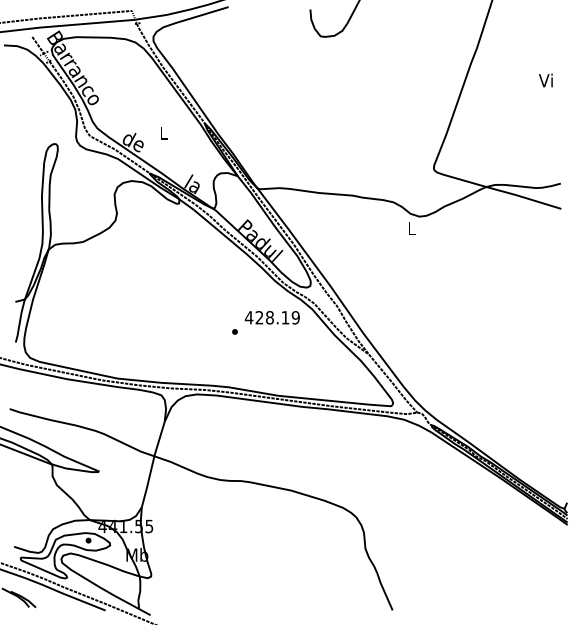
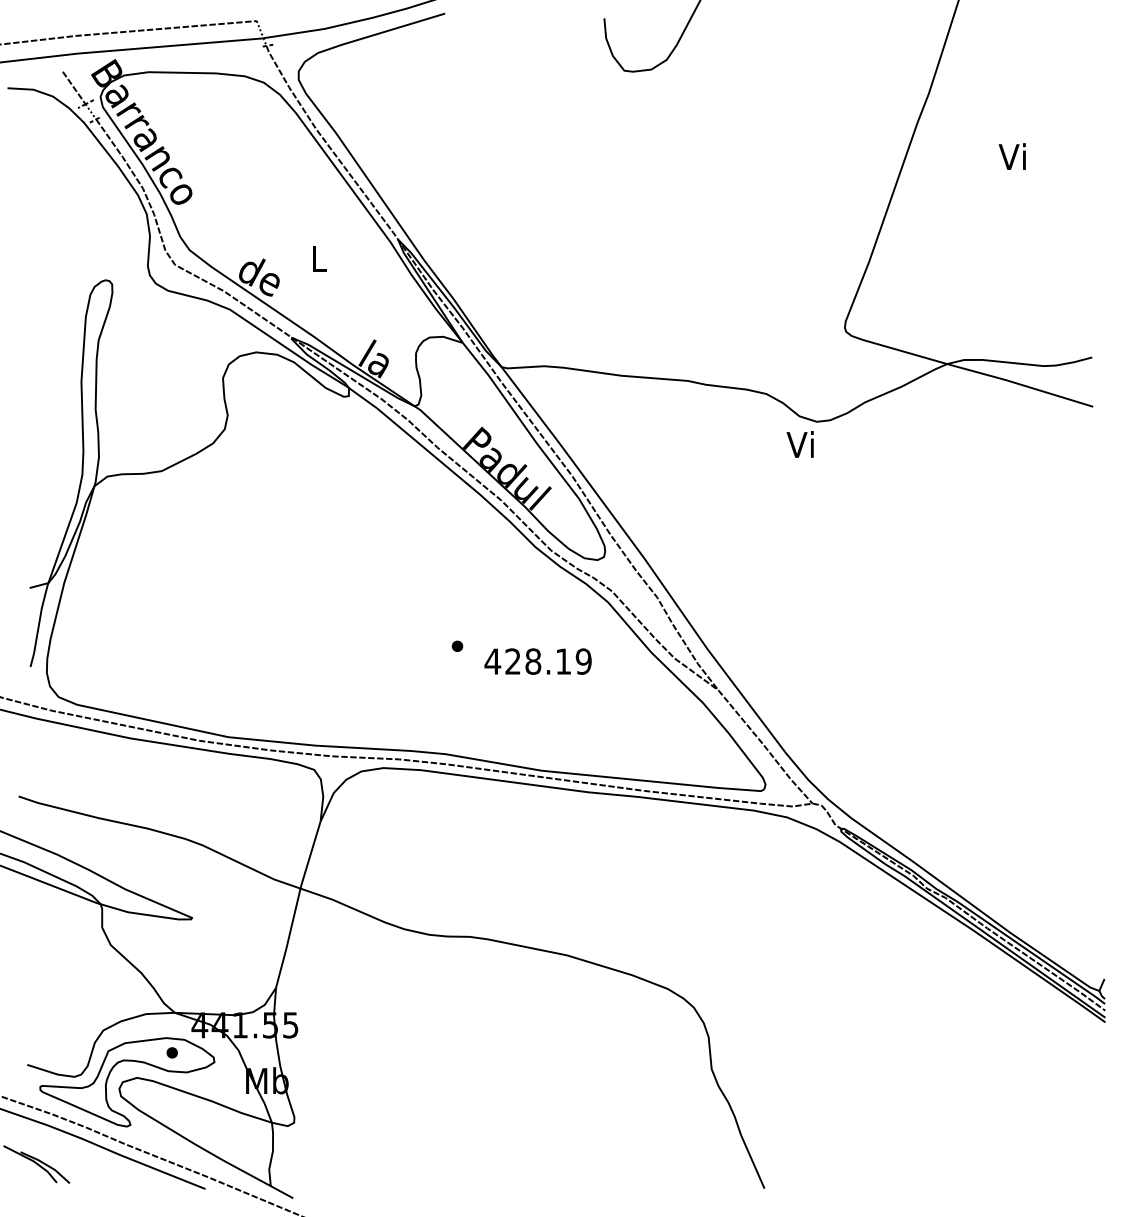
text: (545, 80) -> (1011, 156), moved
text: (410, 228) -> (799, 444), L -> Vi
text: (271, 317) -> (536, 661), moved

